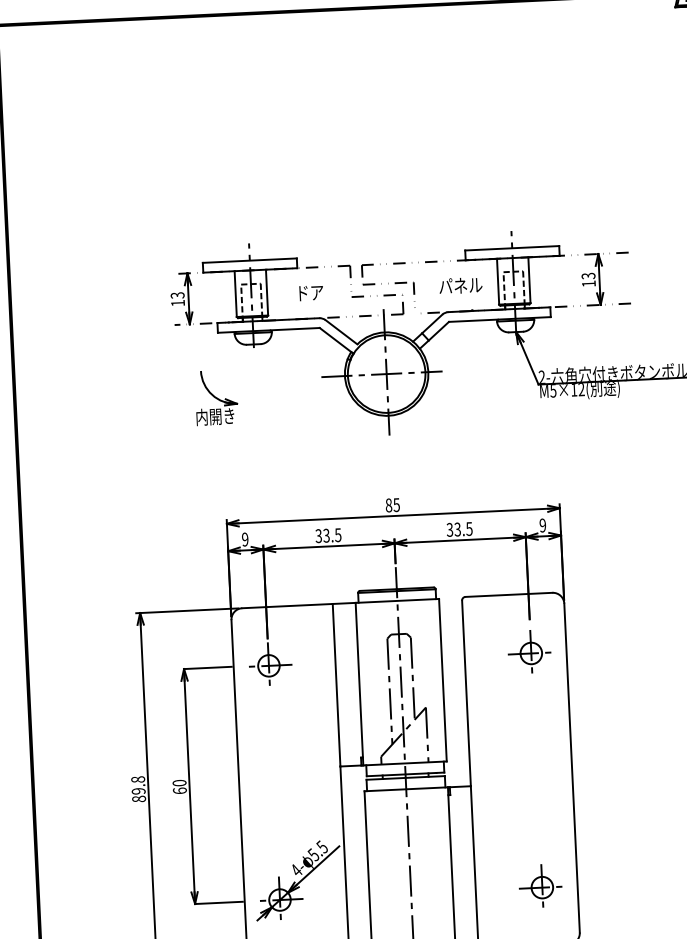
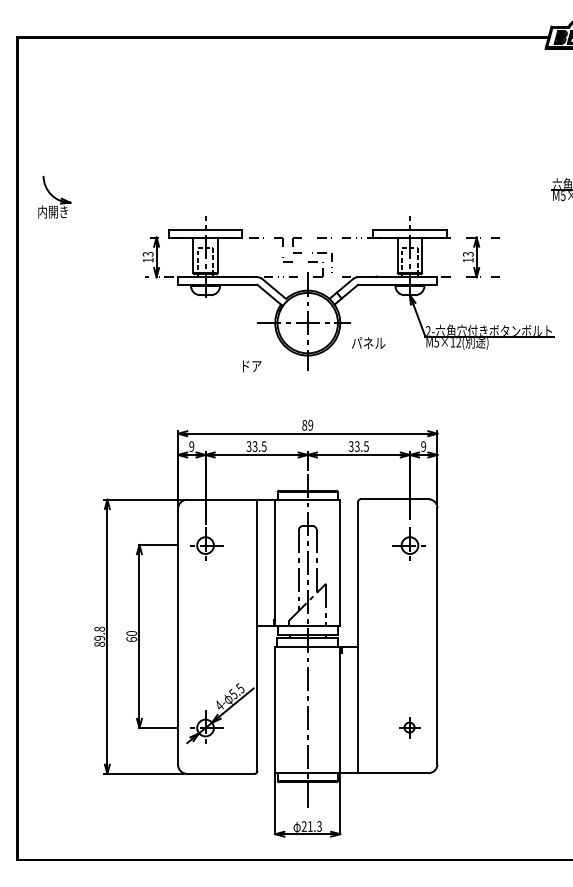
text: (460, 286) -> (368, 343), moved
text: (311, 293) -> (252, 366), moved
part: (216, 398) -> (54, 197), moved
text: (396, 504) -> (310, 424), 85 -> 89
part: (540, 885) -> (408, 726), size x0.6

